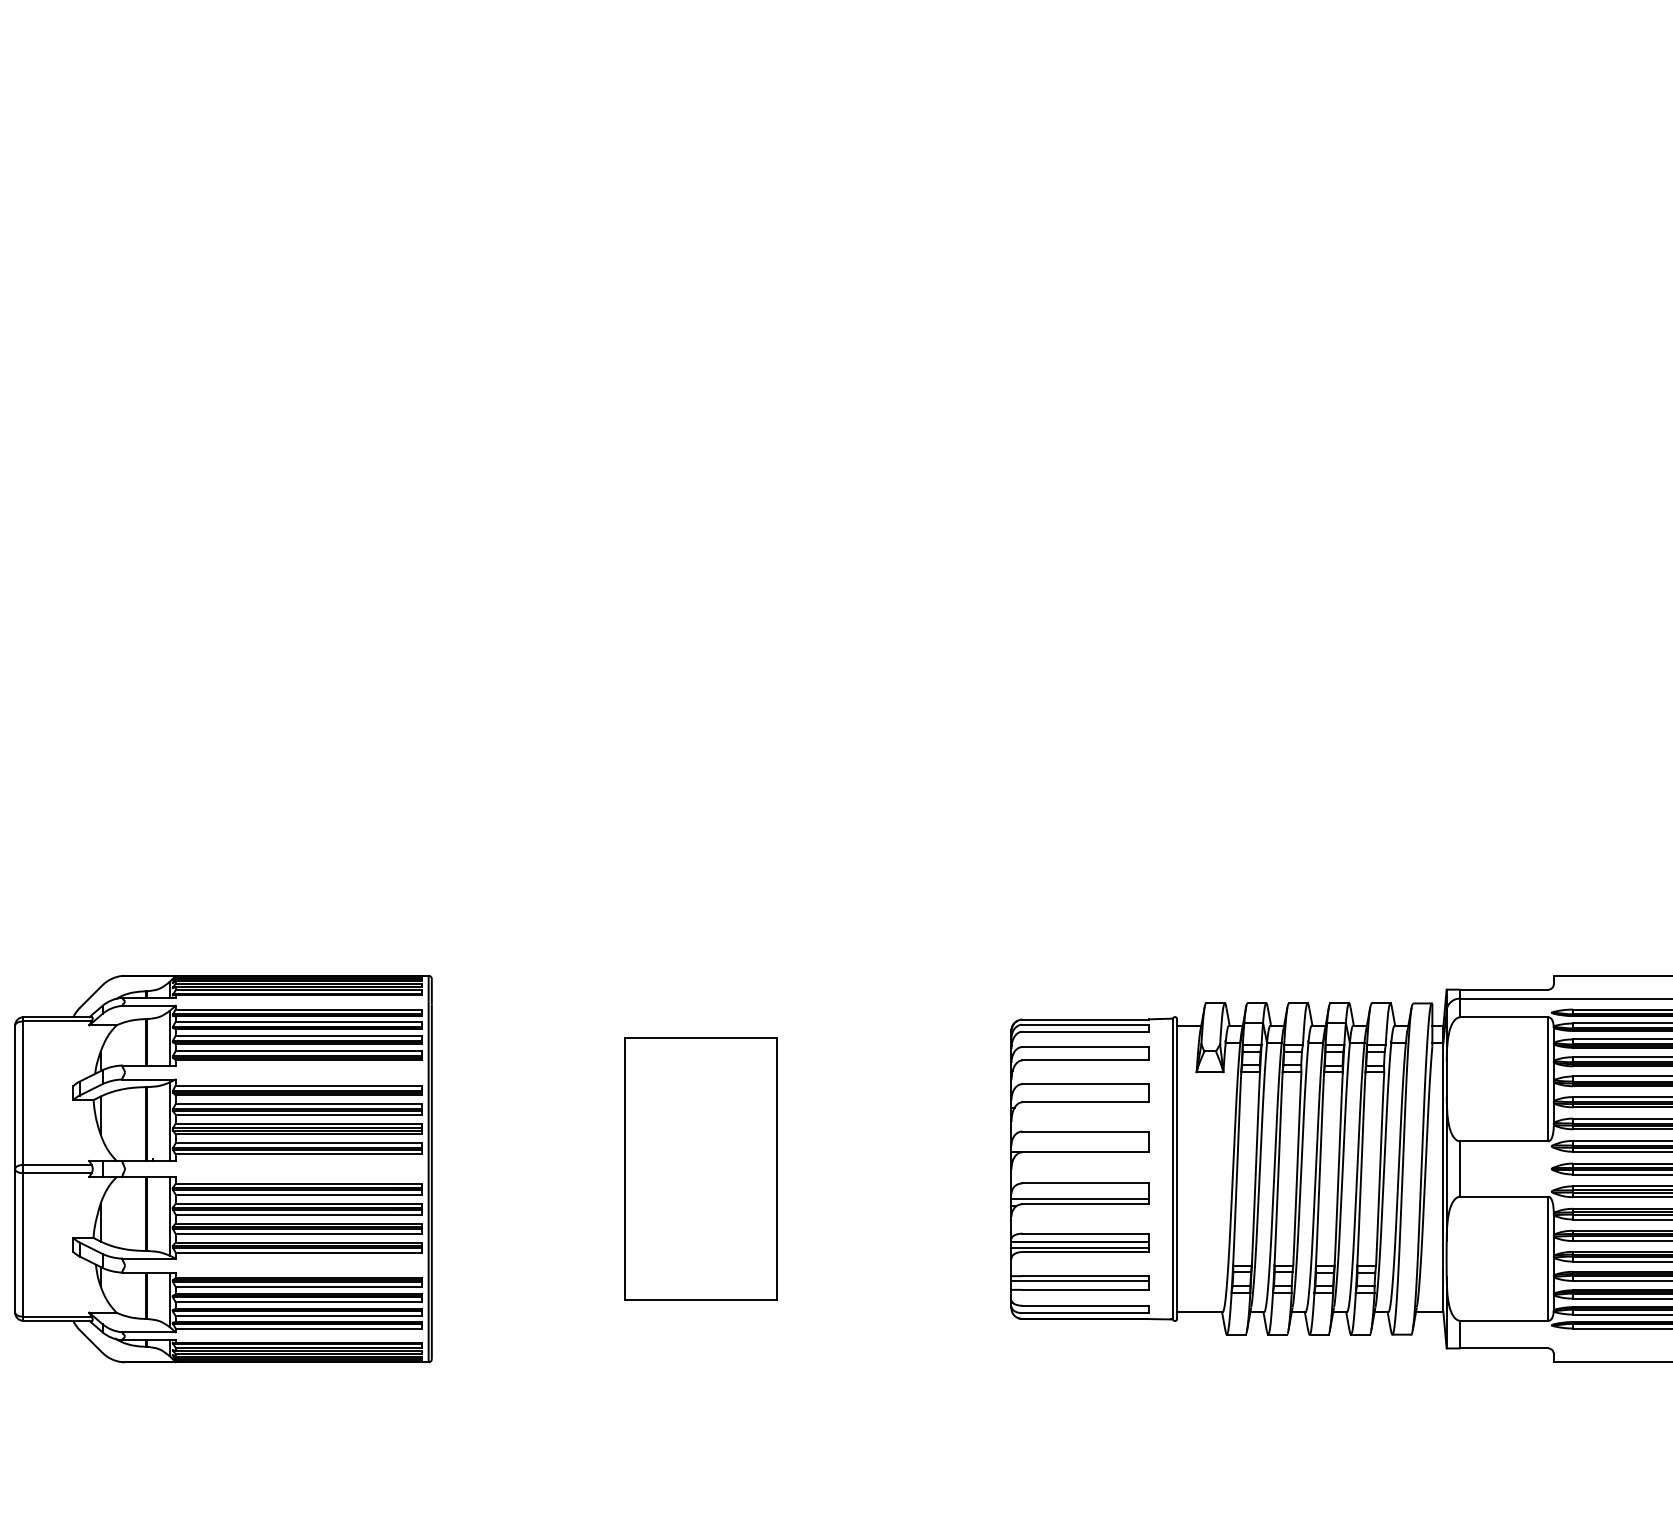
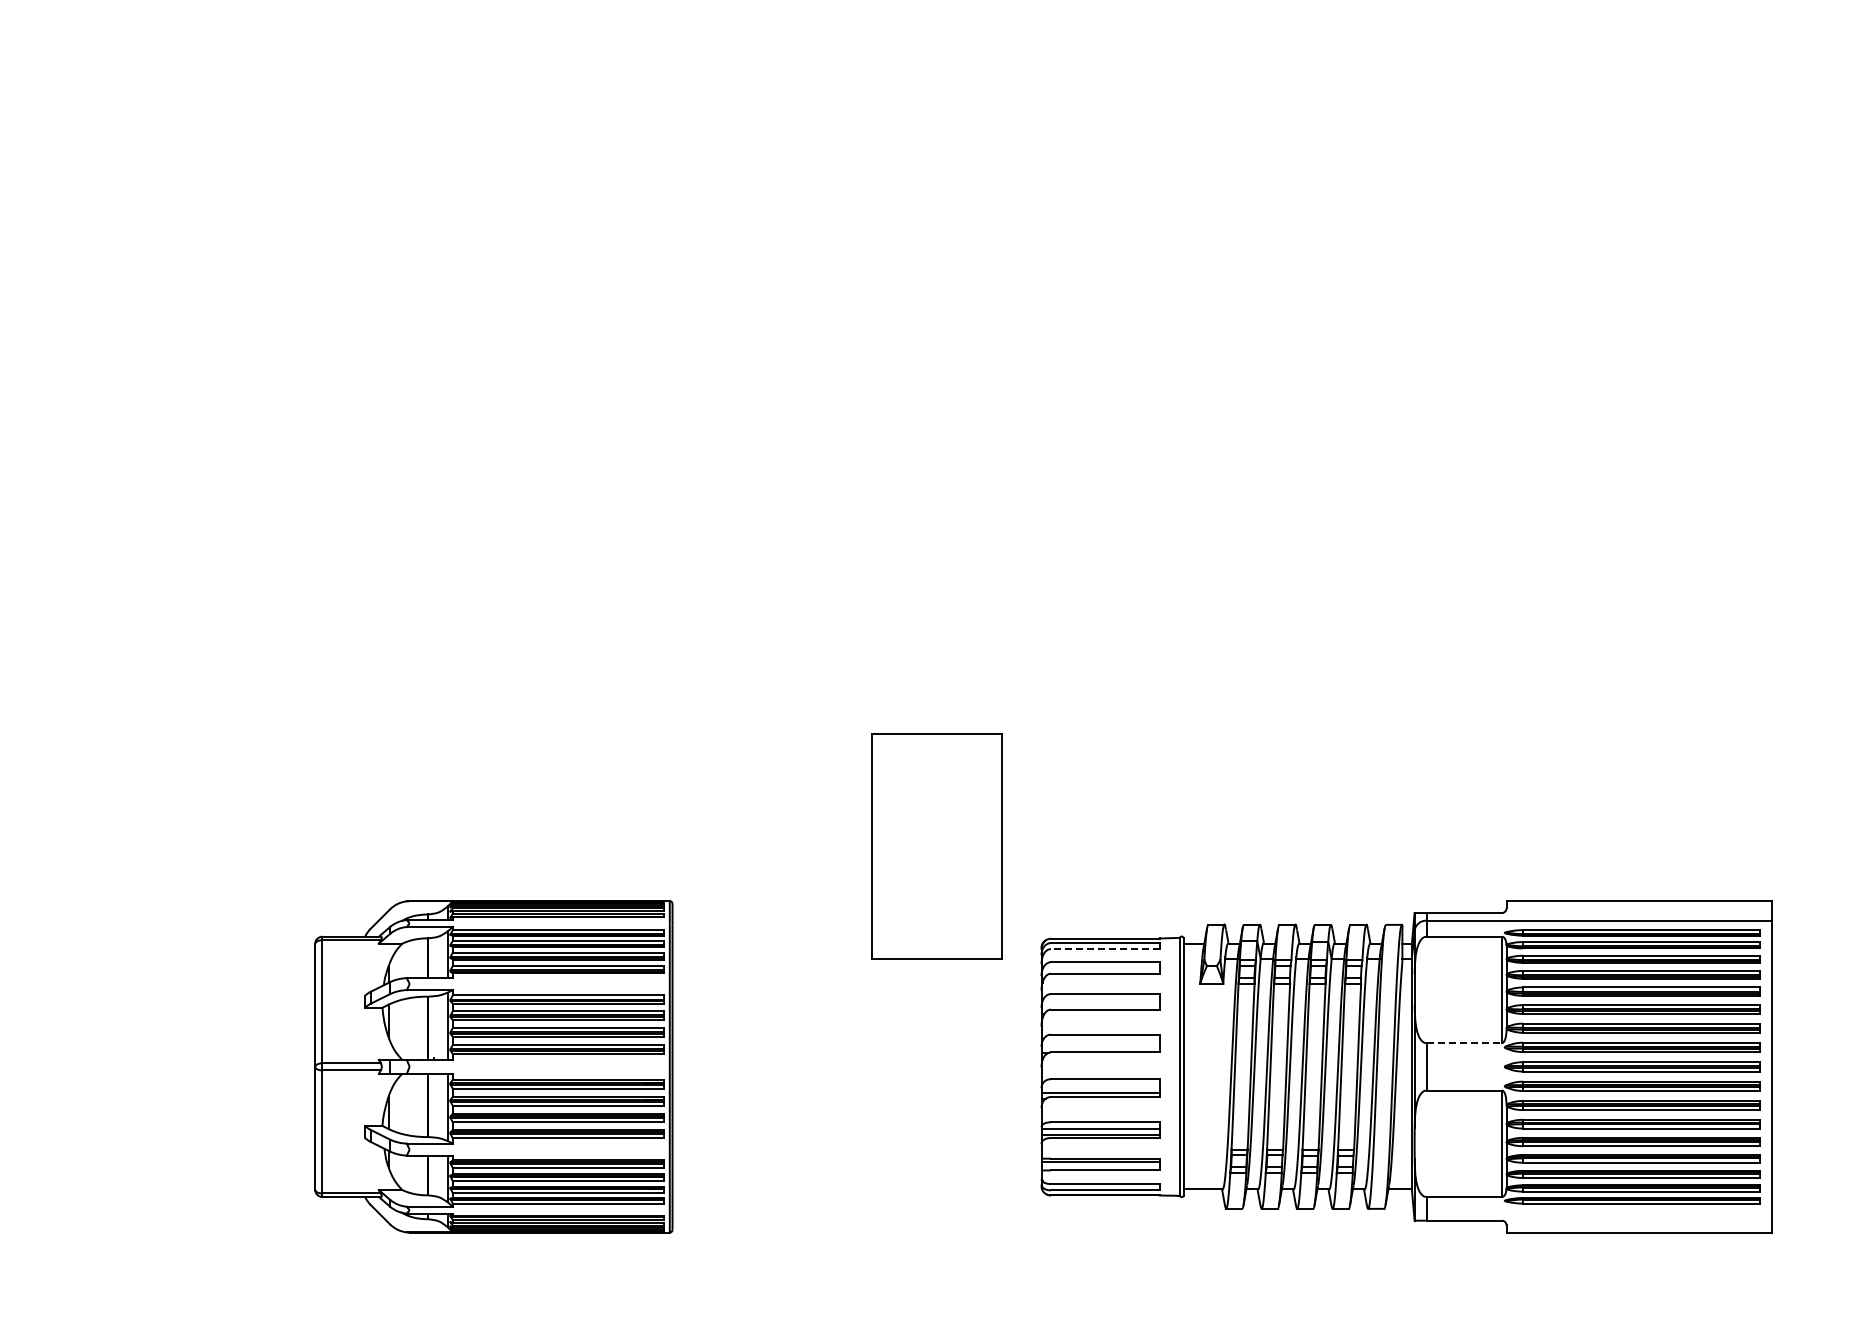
line: (1084, 1032) -> (1104, 949), solid -> dashed
line: (1504, 1141) -> (1464, 1043), solid -> dashed
part: (223, 1168) -> (493, 1066), moved
part: (700, 1168) -> (936, 846), moved

